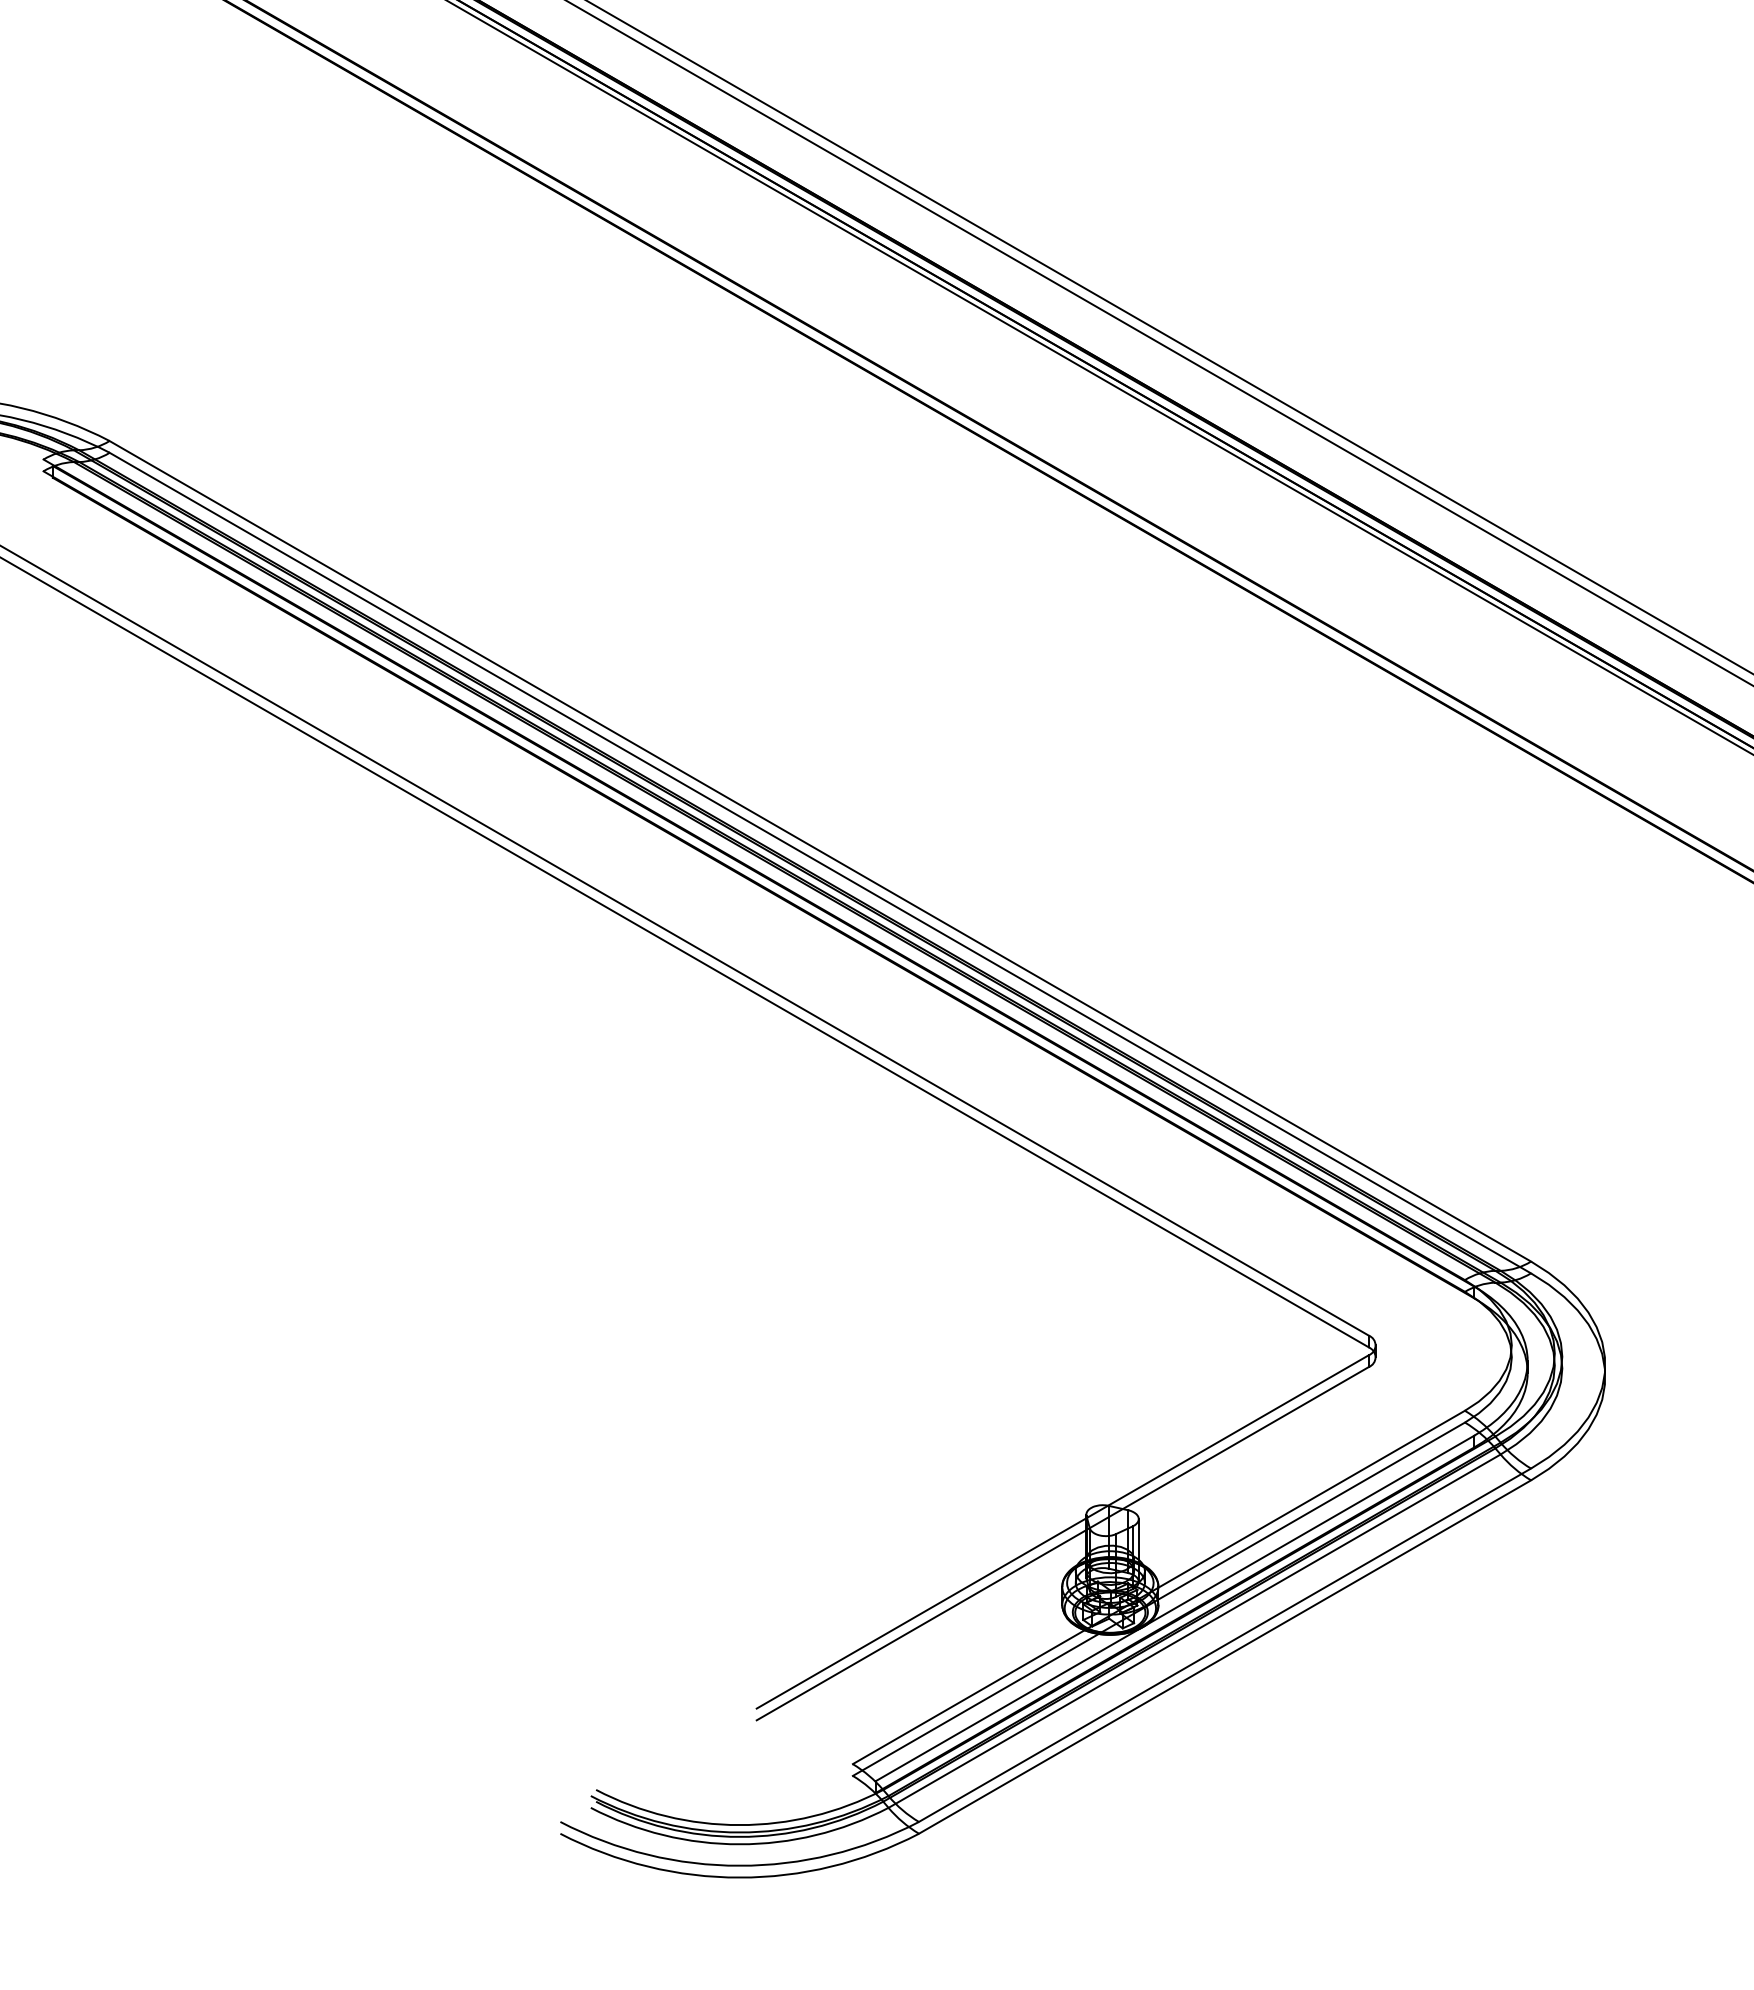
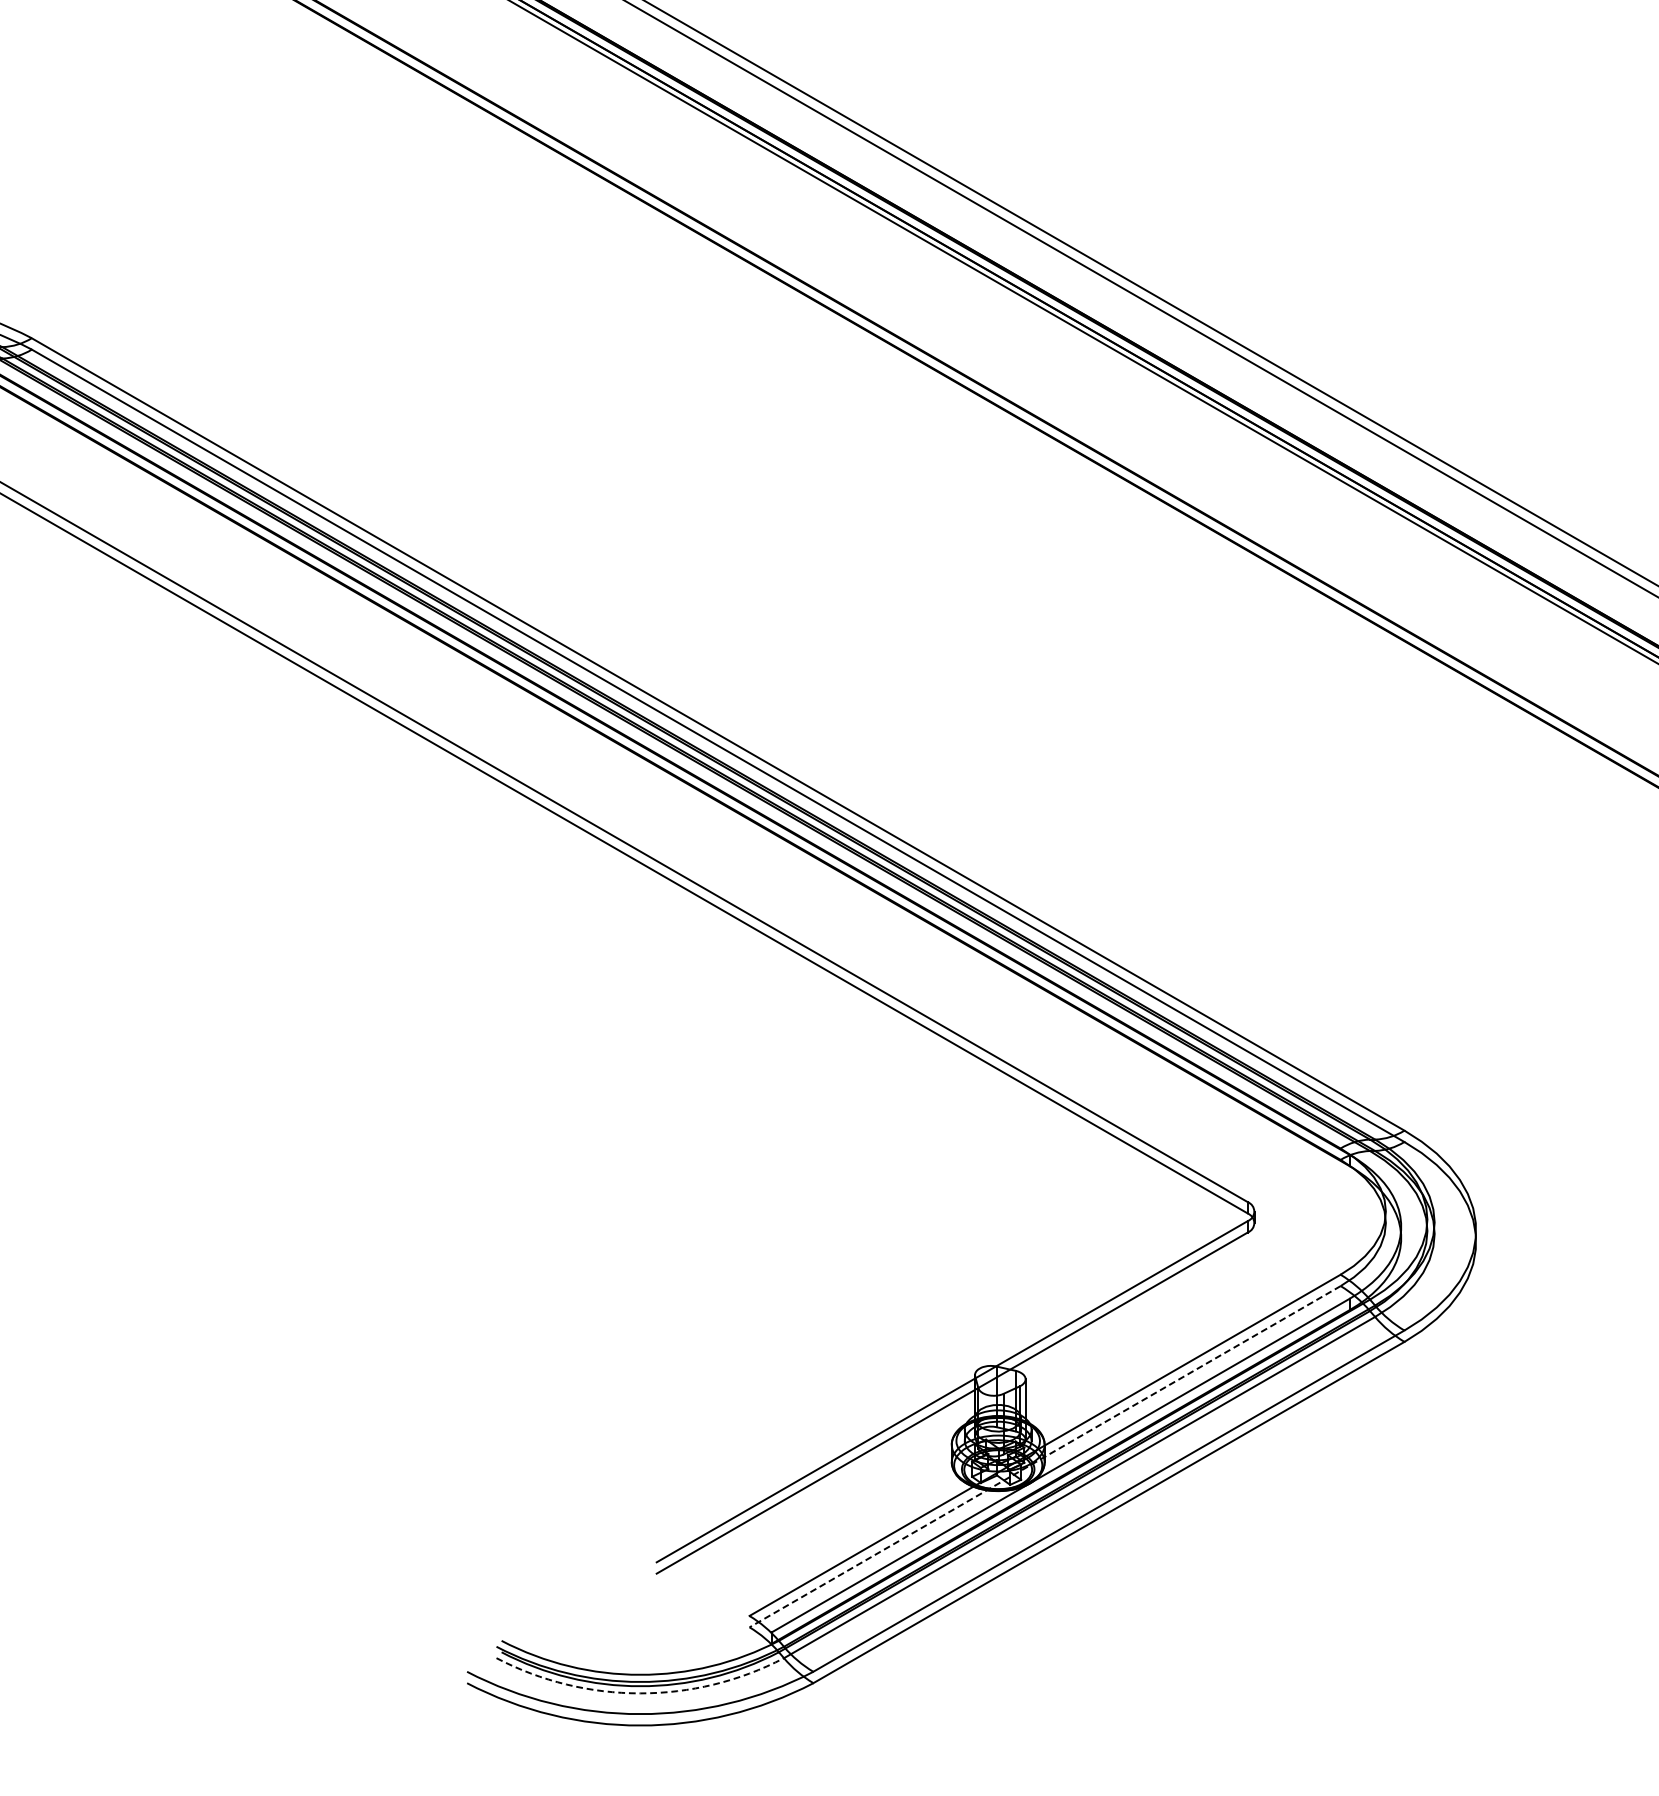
line: (1158, 1599) -> (1044, 1456), solid -> dashed
arc: (739, 1844) -> (640, 1693), solid -> dashed

